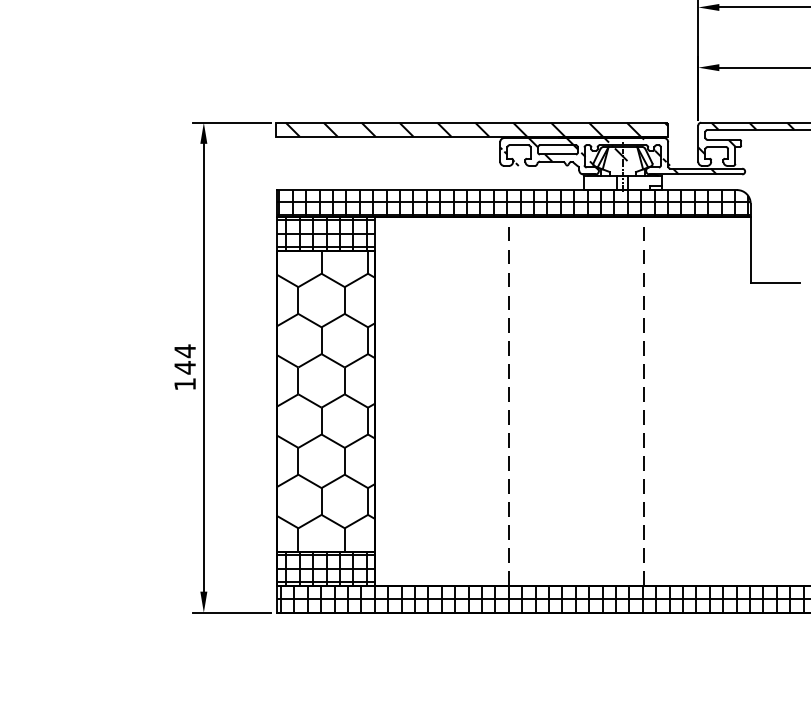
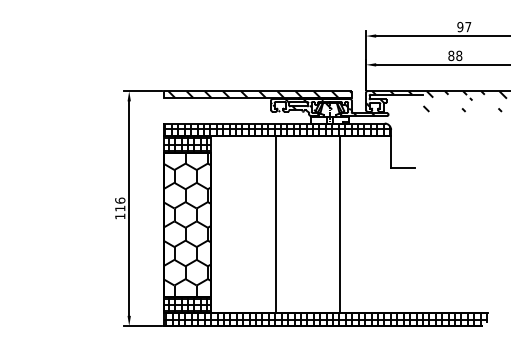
text: (185, 359) -> (120, 204), 144 -> 116
line: (509, 400) -> (275, 224), dashed -> solid
line: (644, 400) -> (340, 224), dashed -> solid

